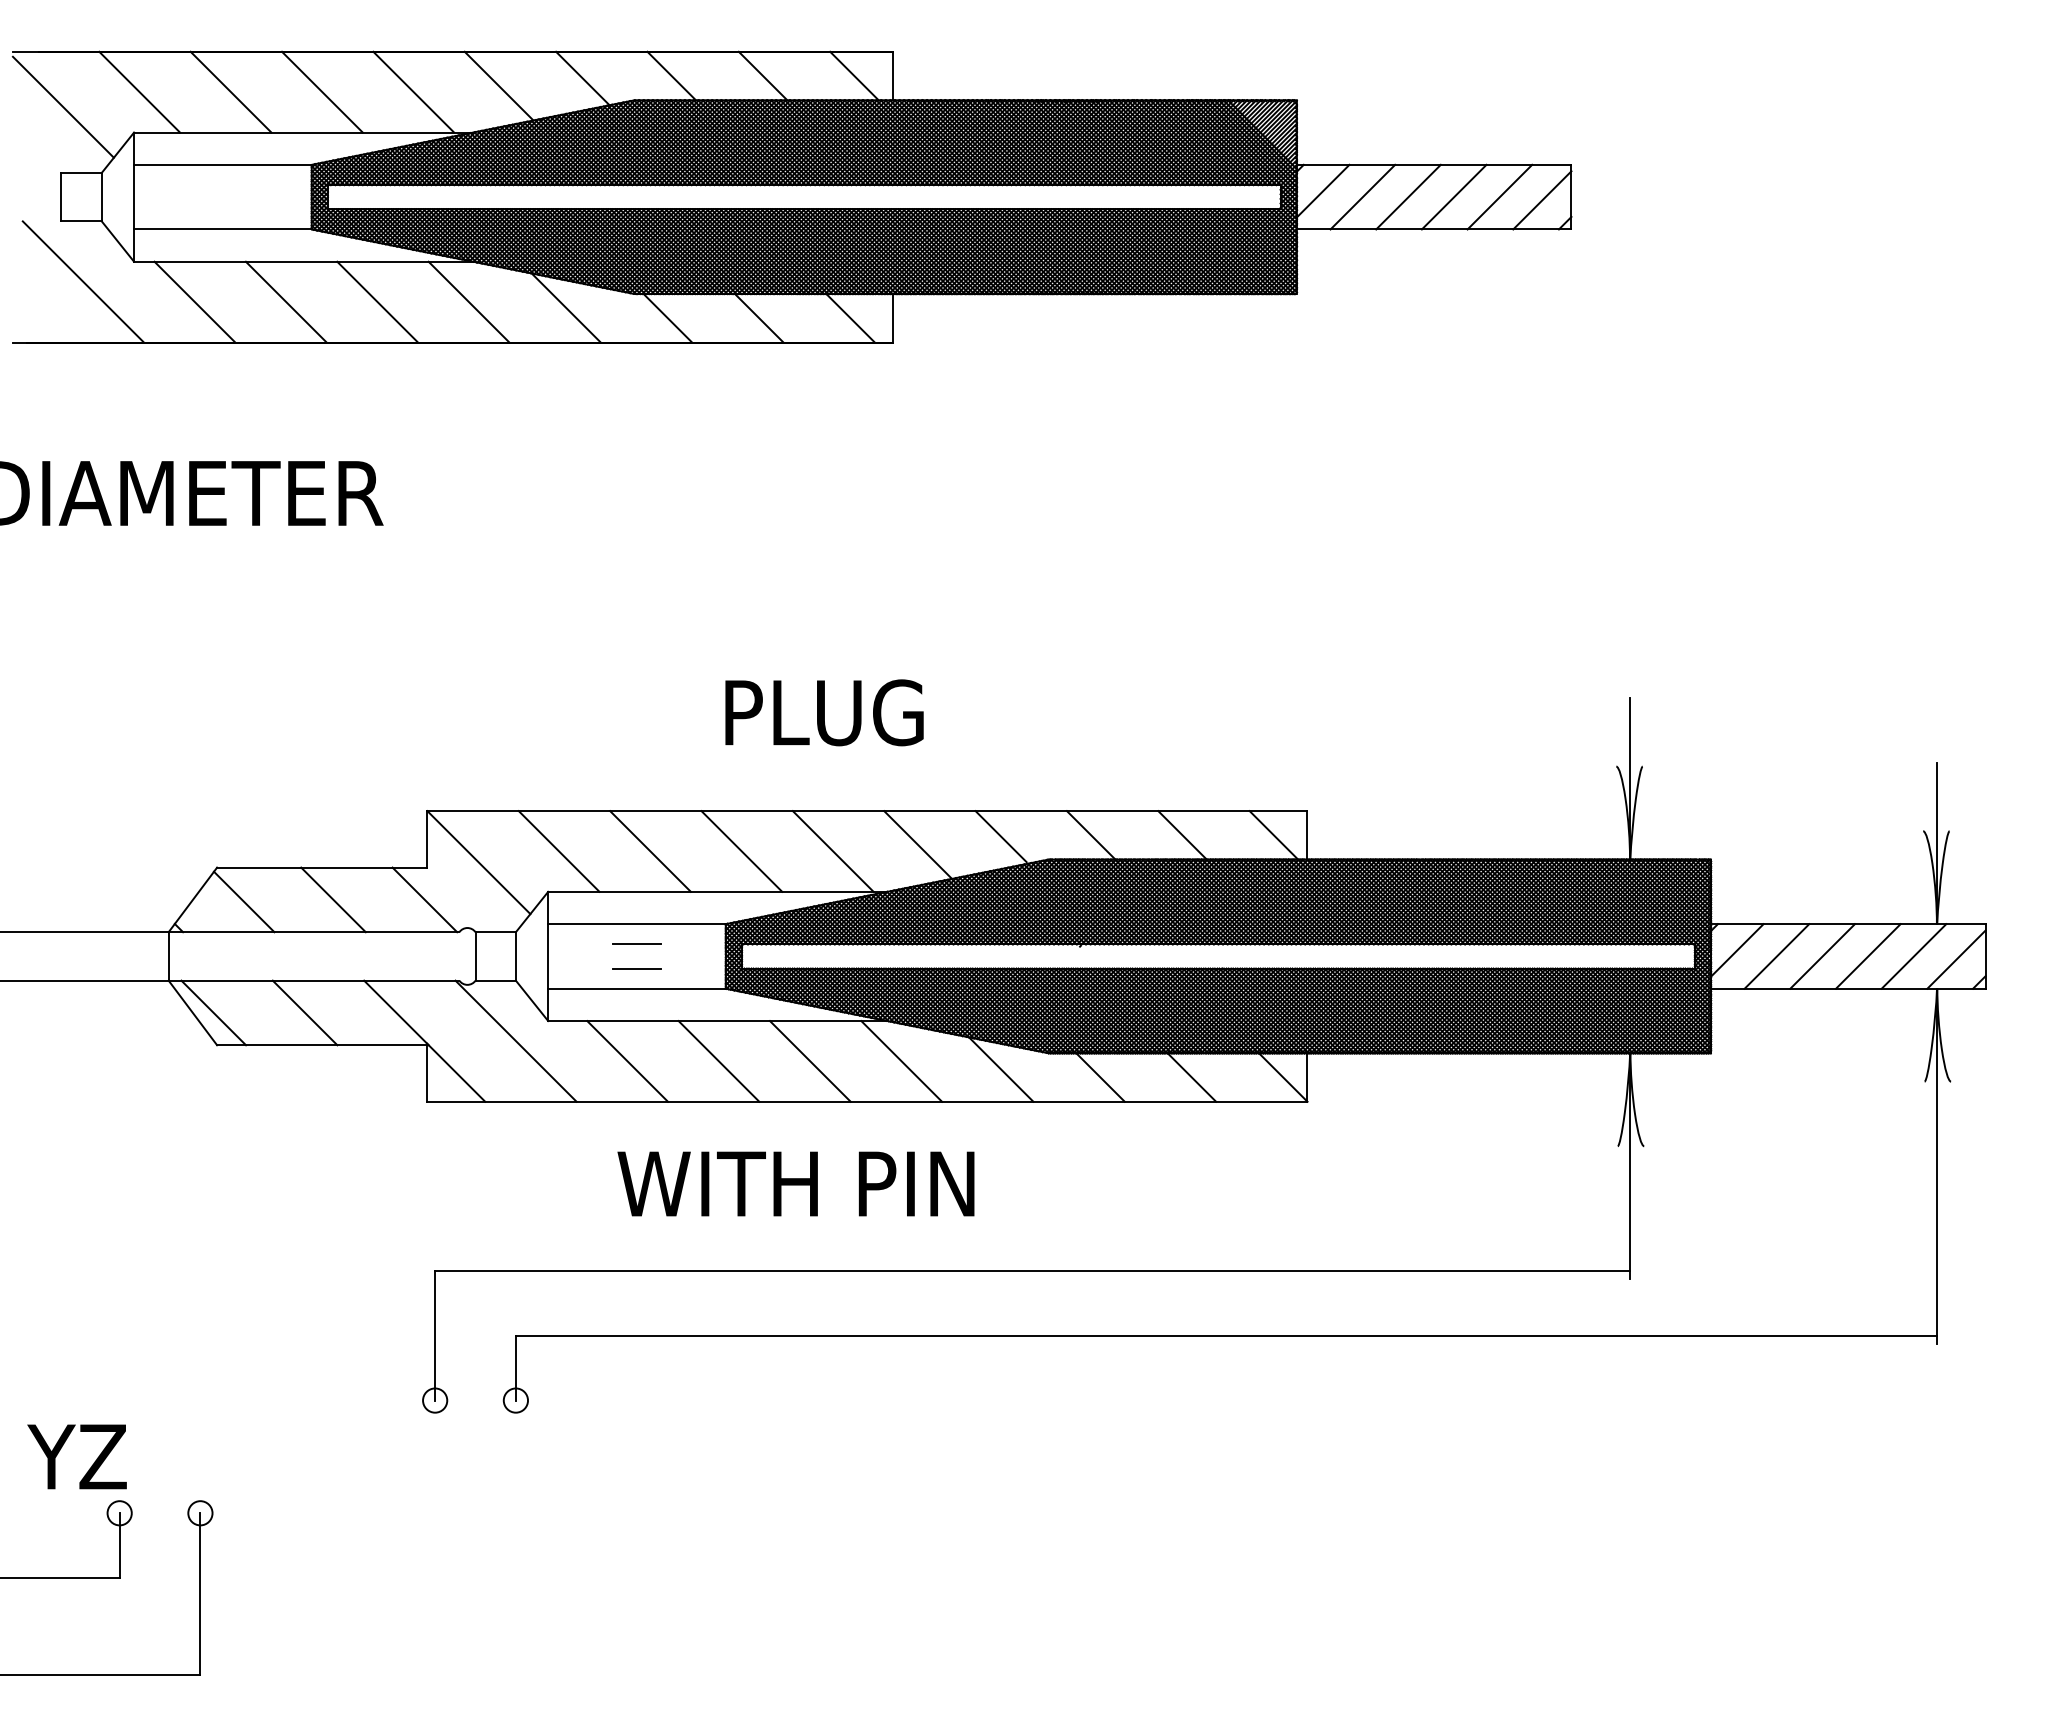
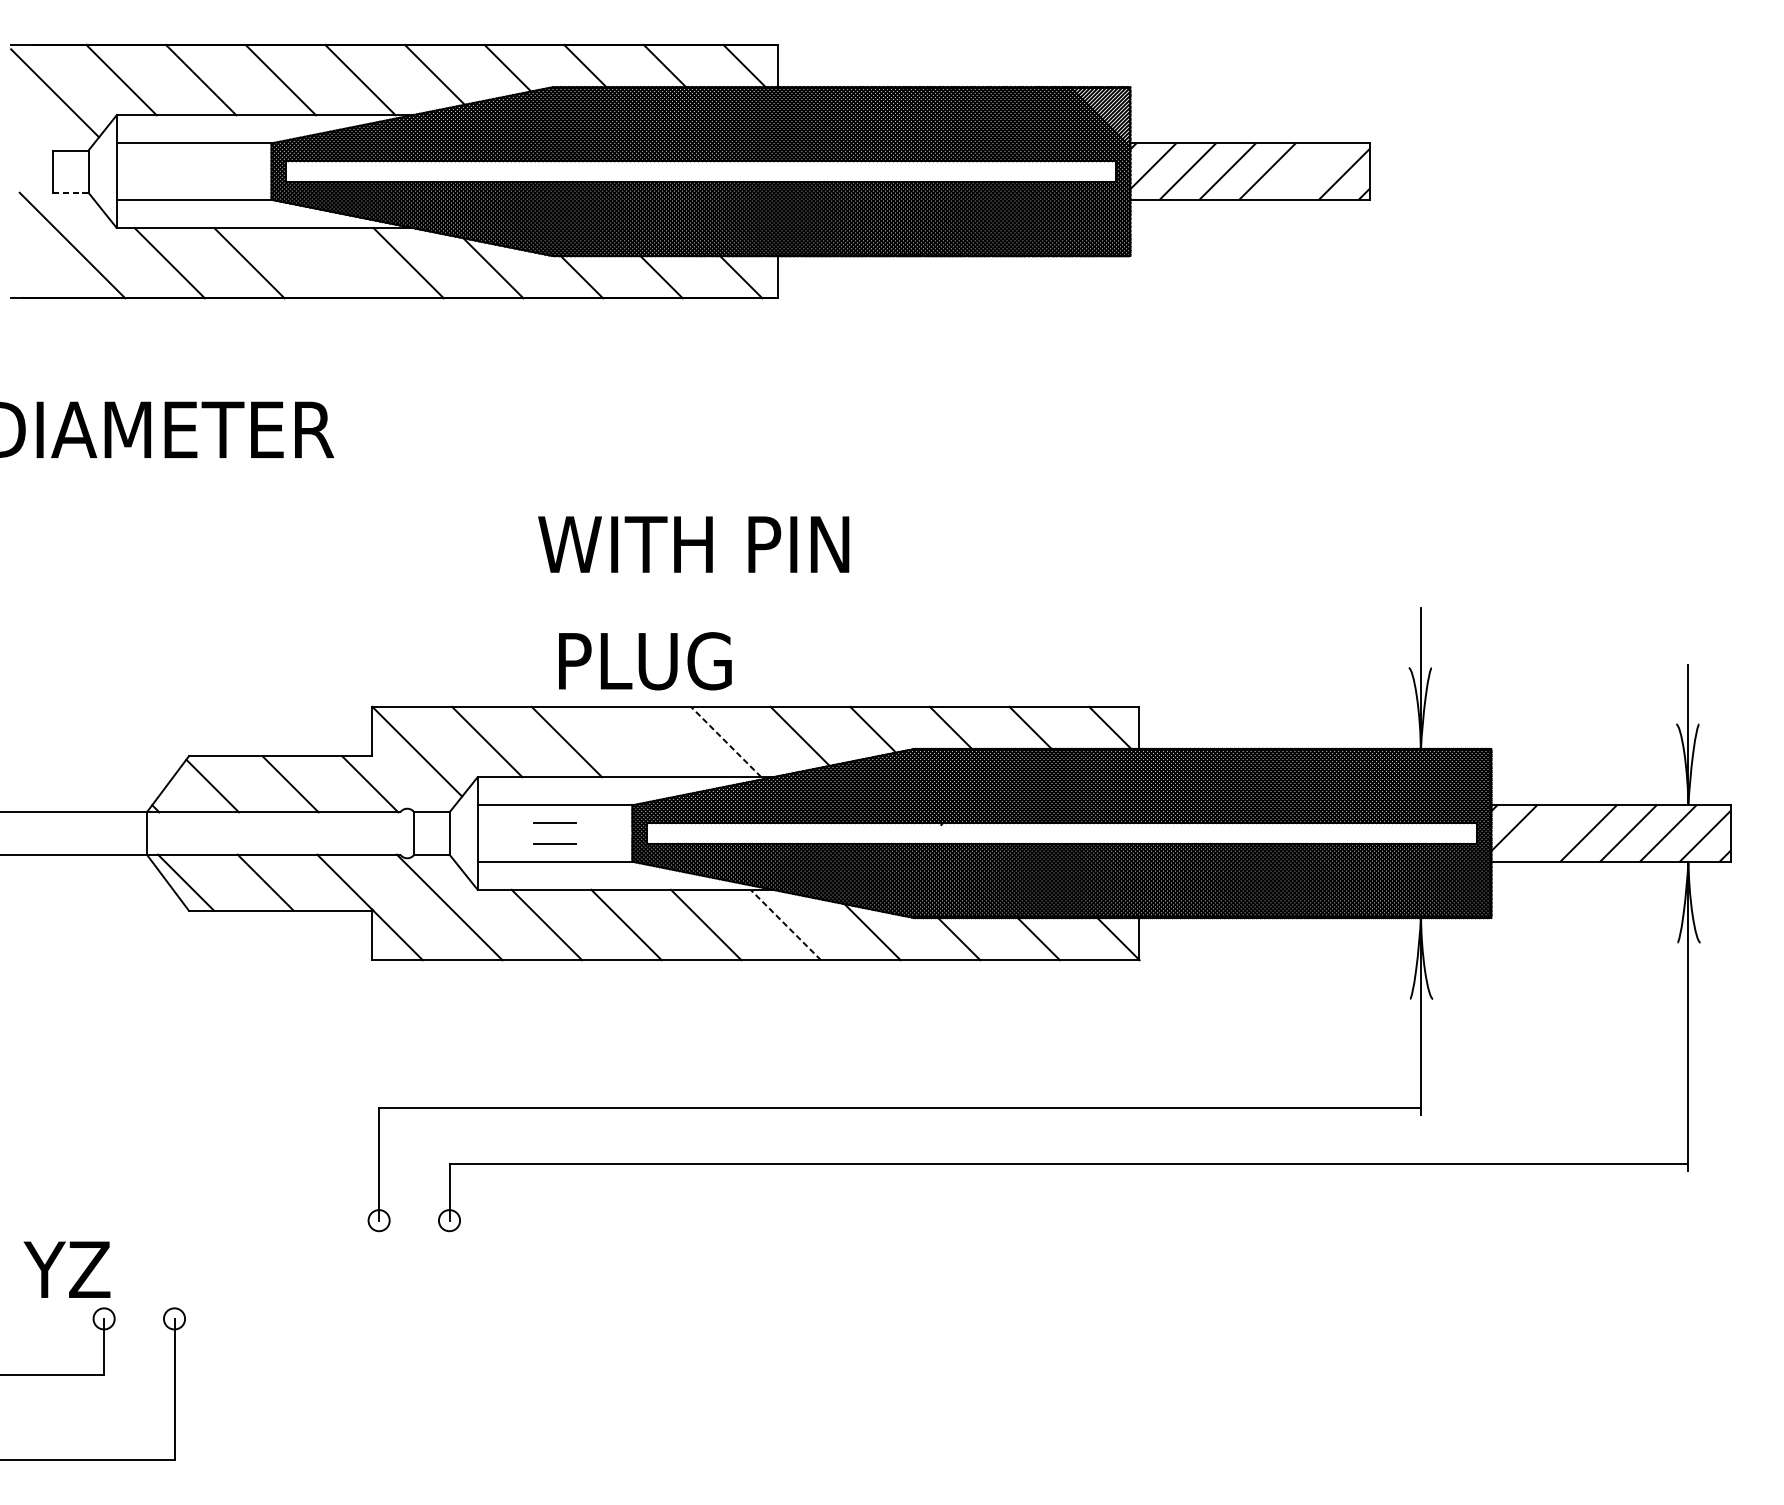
line: (1499, 196) -> (1306, 171), removed
line: (82, 221) -> (71, 192), solid -> dashed
line: (377, 301) -> (328, 262), removed
text: (824, 712) -> (645, 660), moved
line: (741, 851) -> (646, 742), removed
line: (832, 851) -> (725, 742), solid -> dashed
line: (1776, 956) -> (1548, 833), removed
line: (901, 1061) -> (785, 925), solid -> dashed
text: (795, 1183) -> (693, 544), moved

